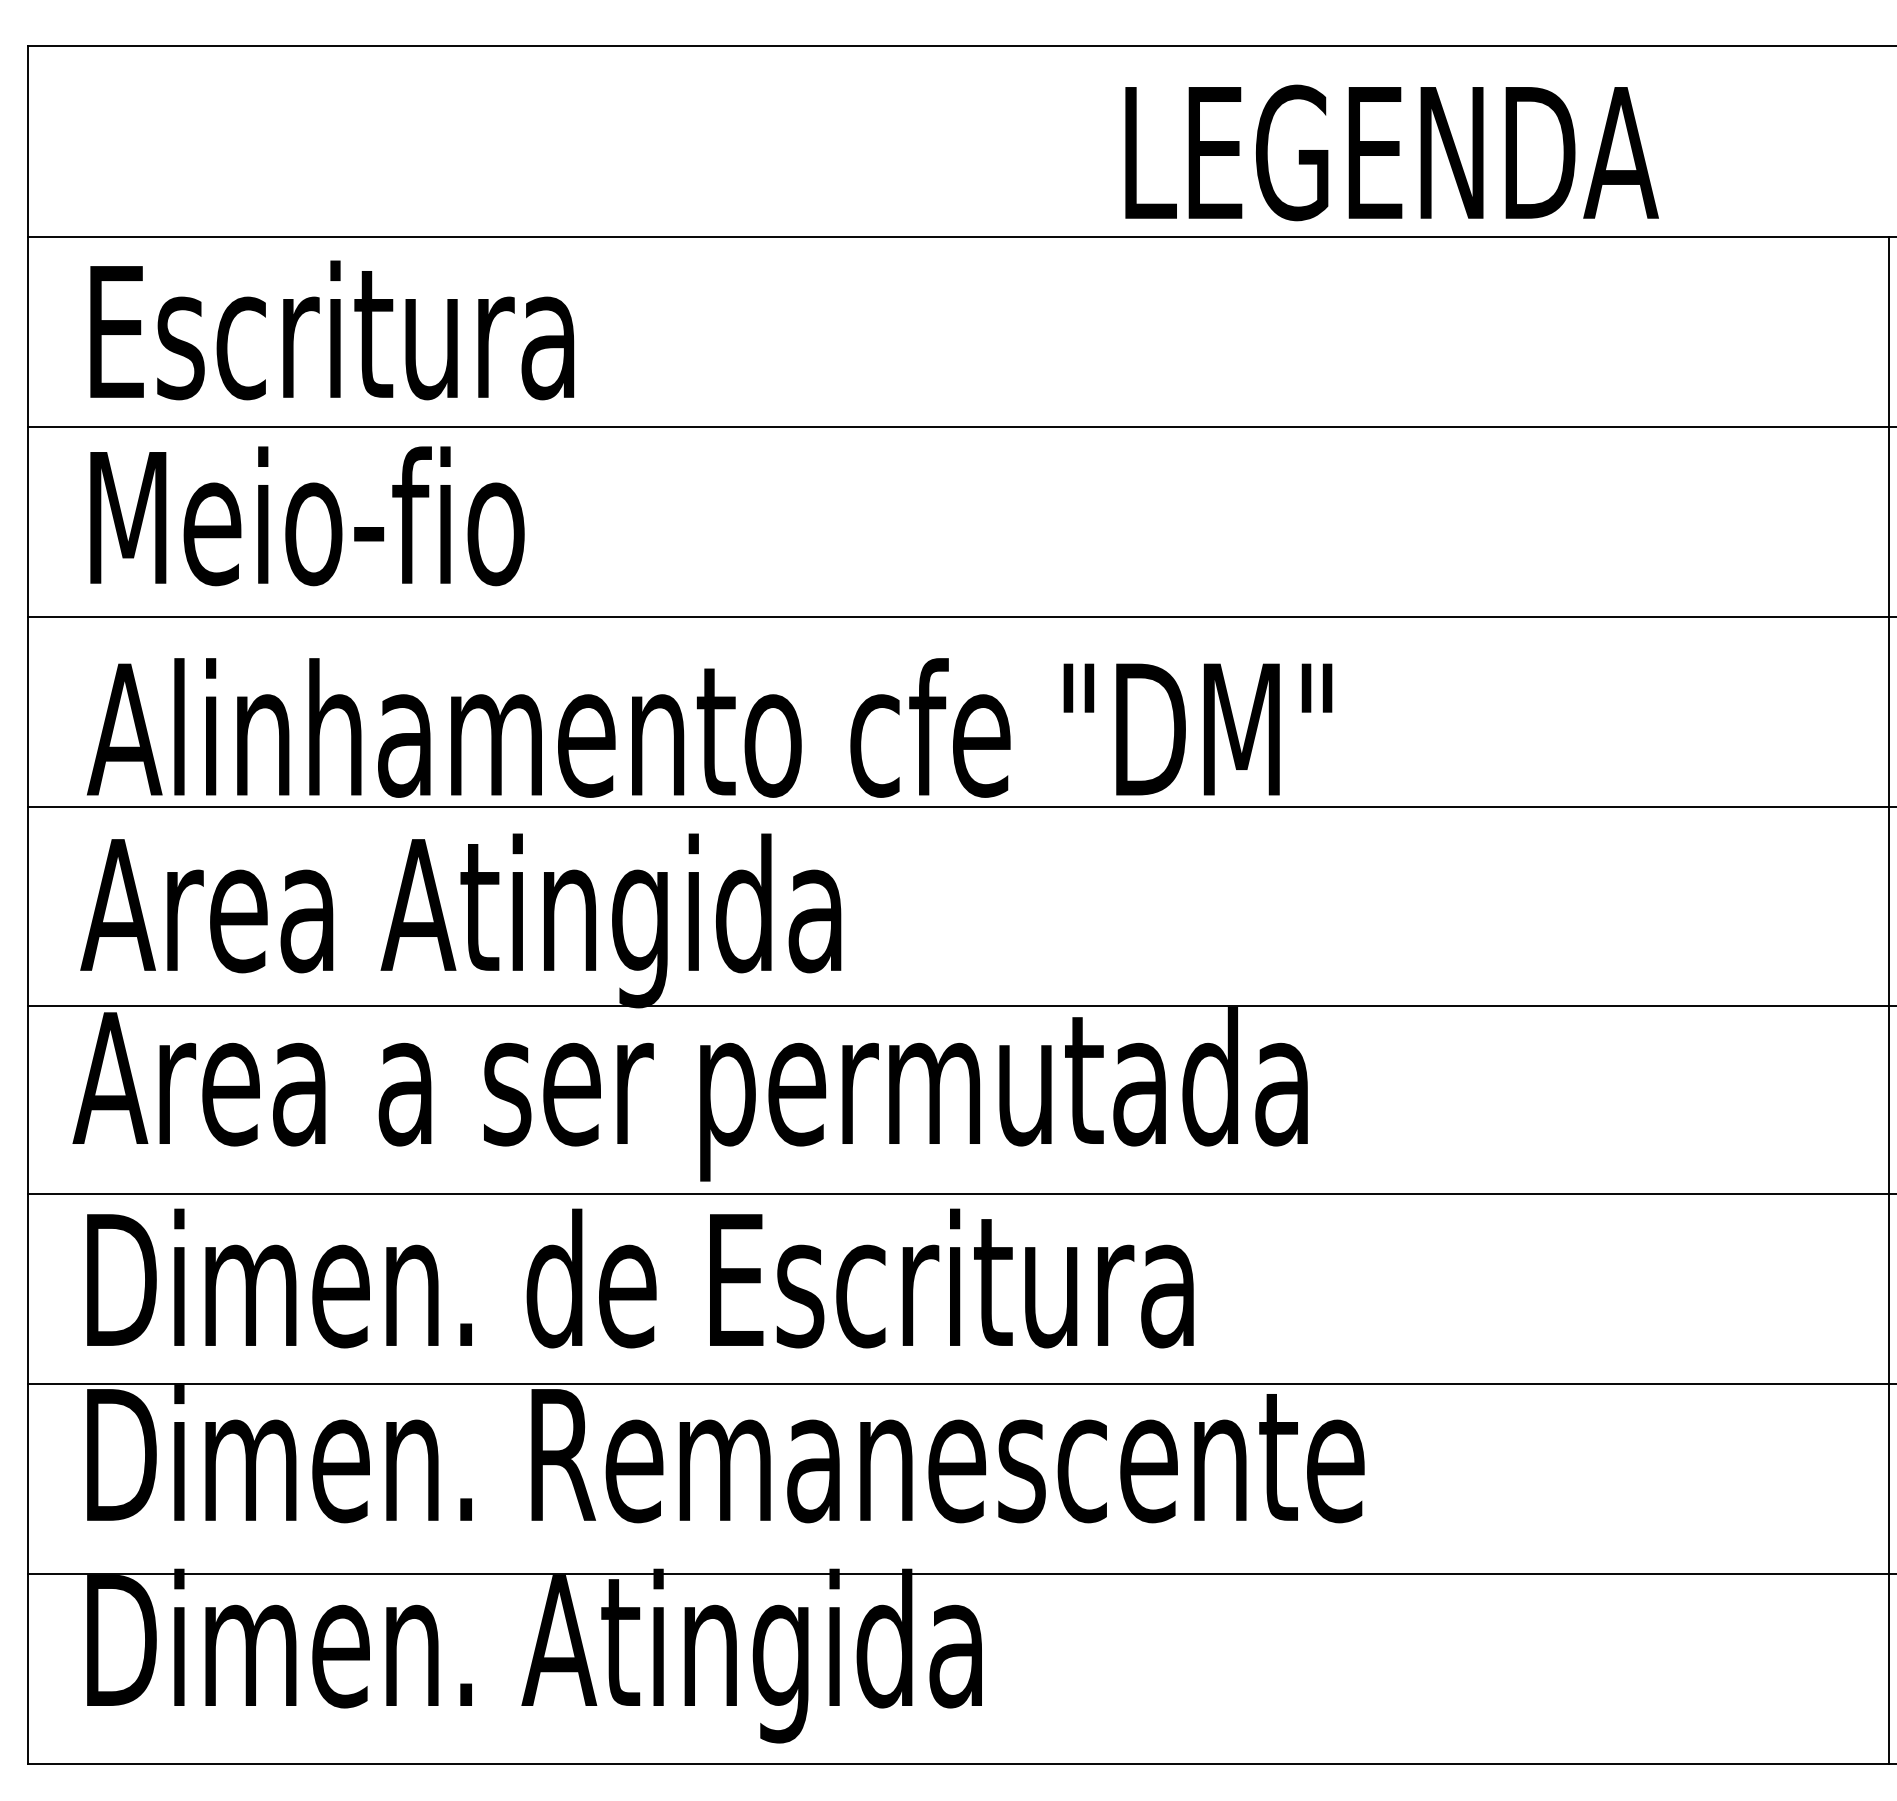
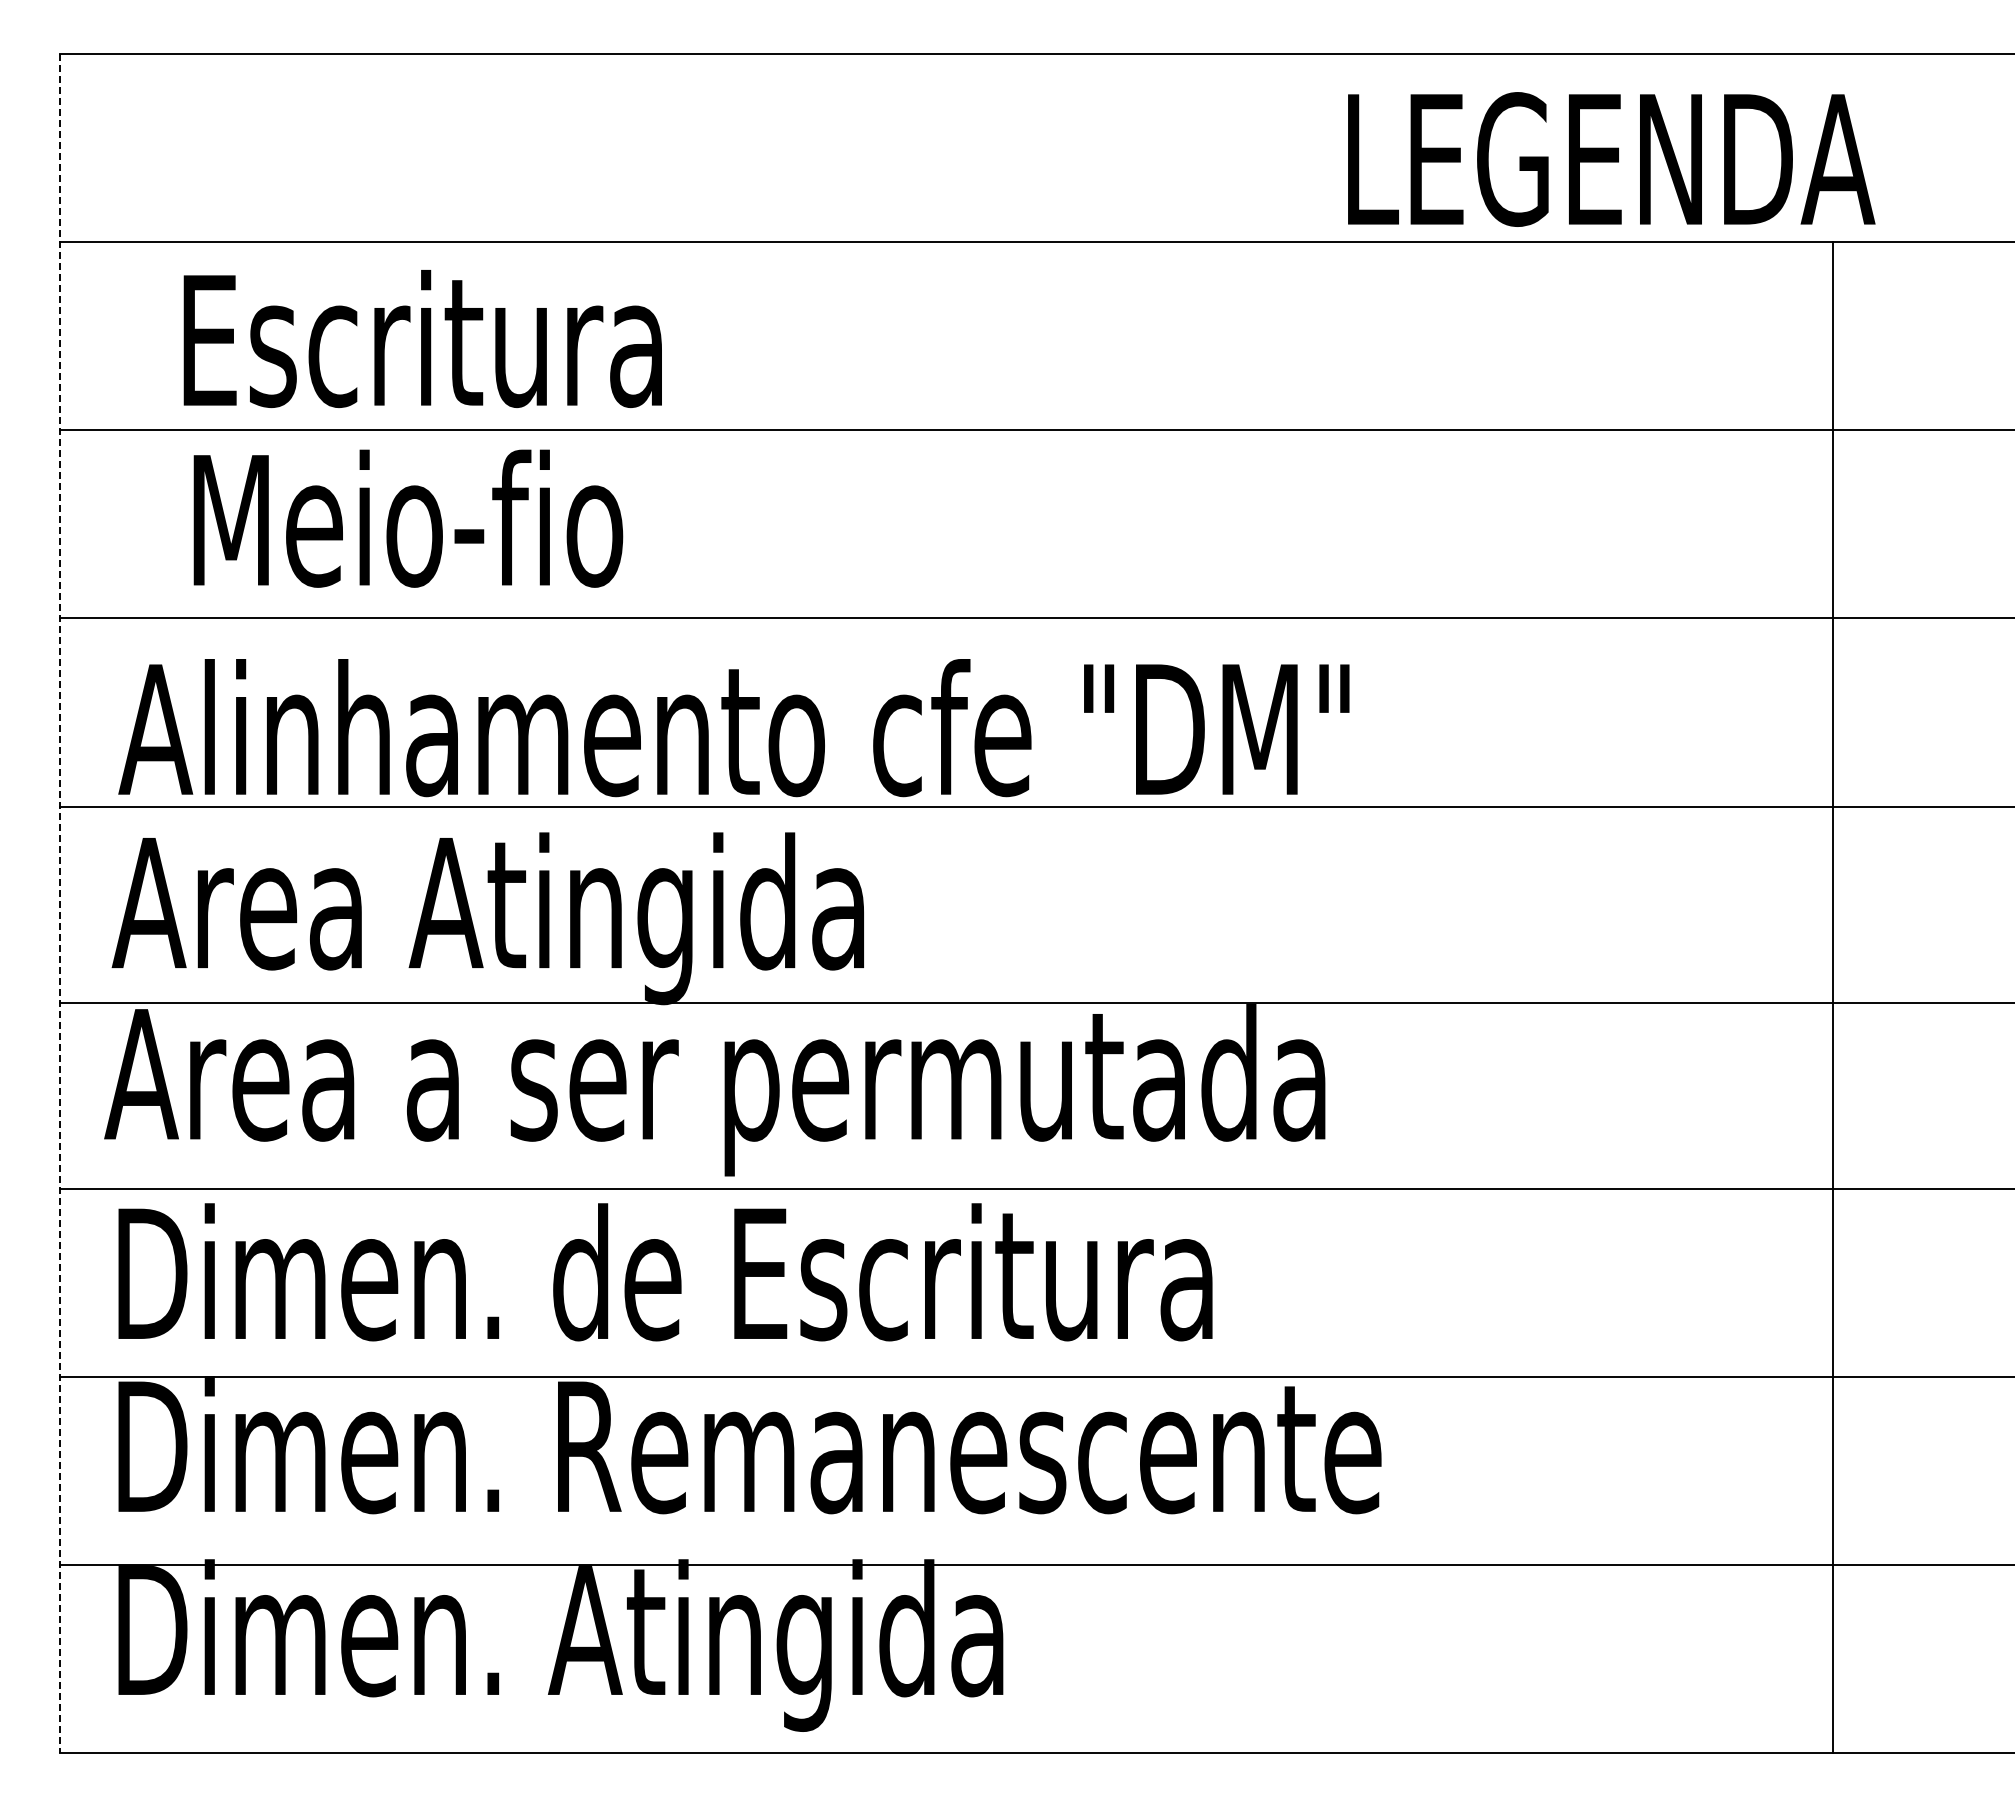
text: (1391, 152) -> (1611, 159), moved
text: (331, 330) -> (422, 339), moved
text: (307, 516) -> (408, 518), moved
line: (28, 906) -> (60, 904), solid -> dashed
line: (1888, 1000) -> (1833, 997), moved

